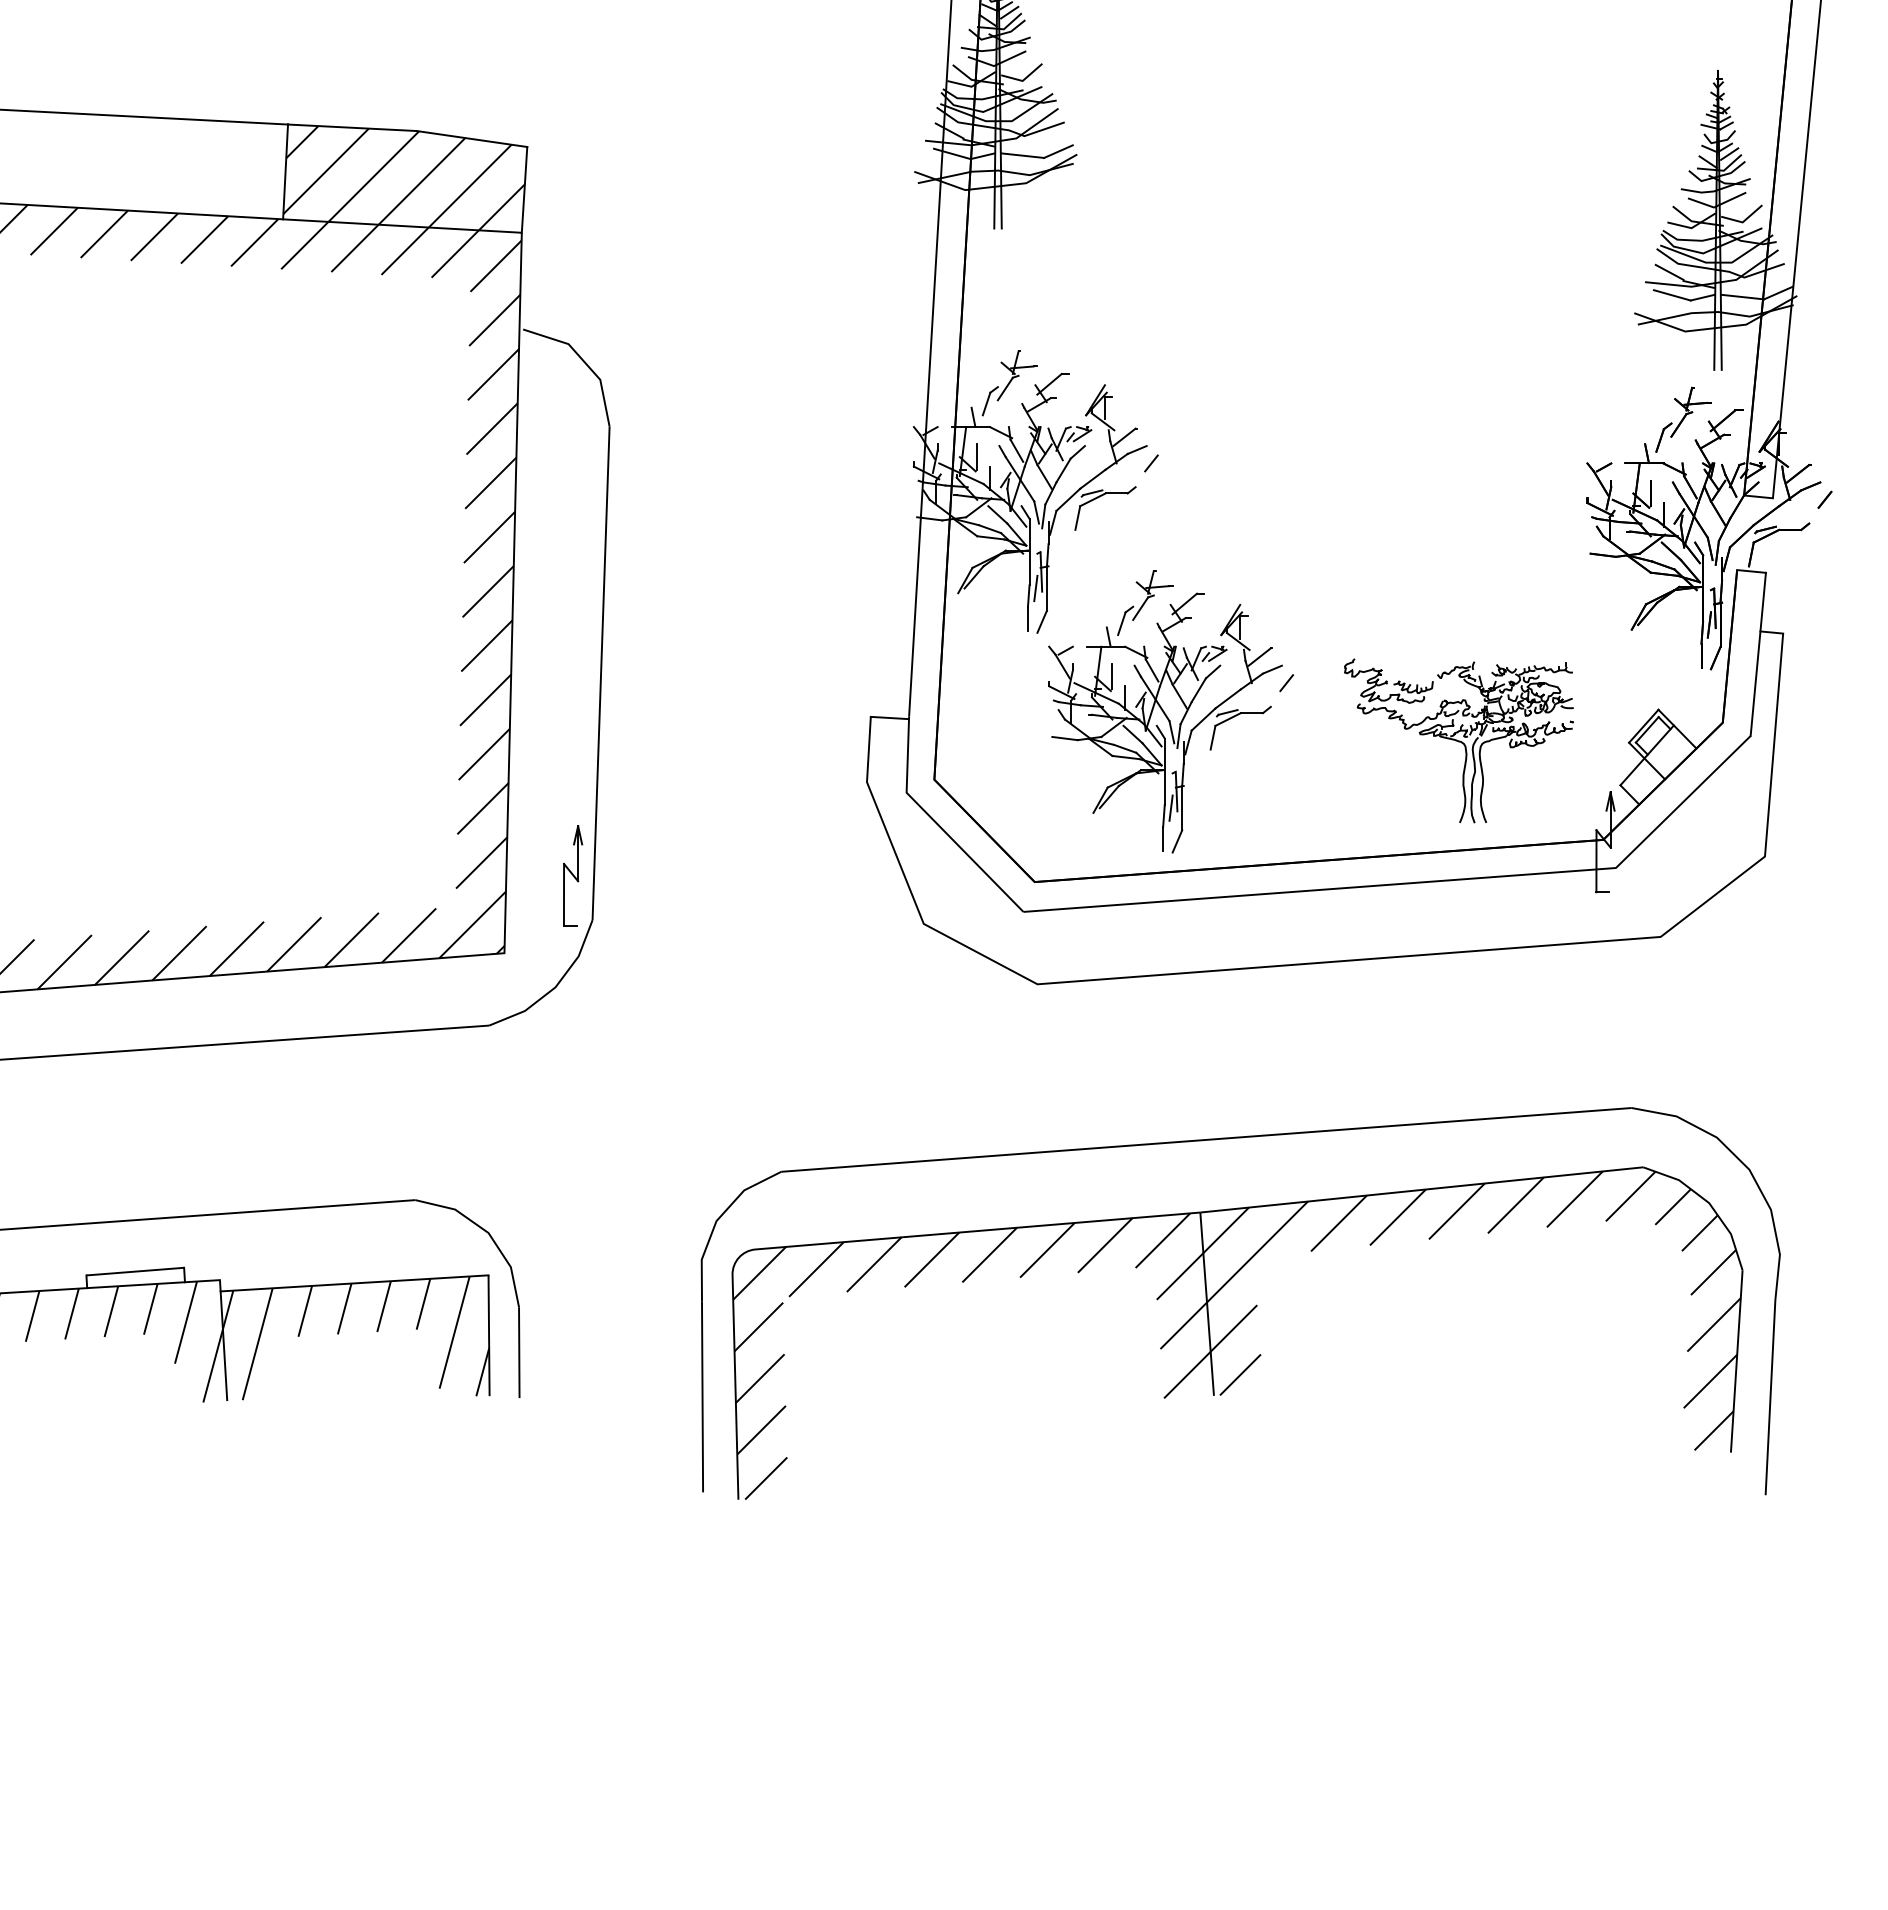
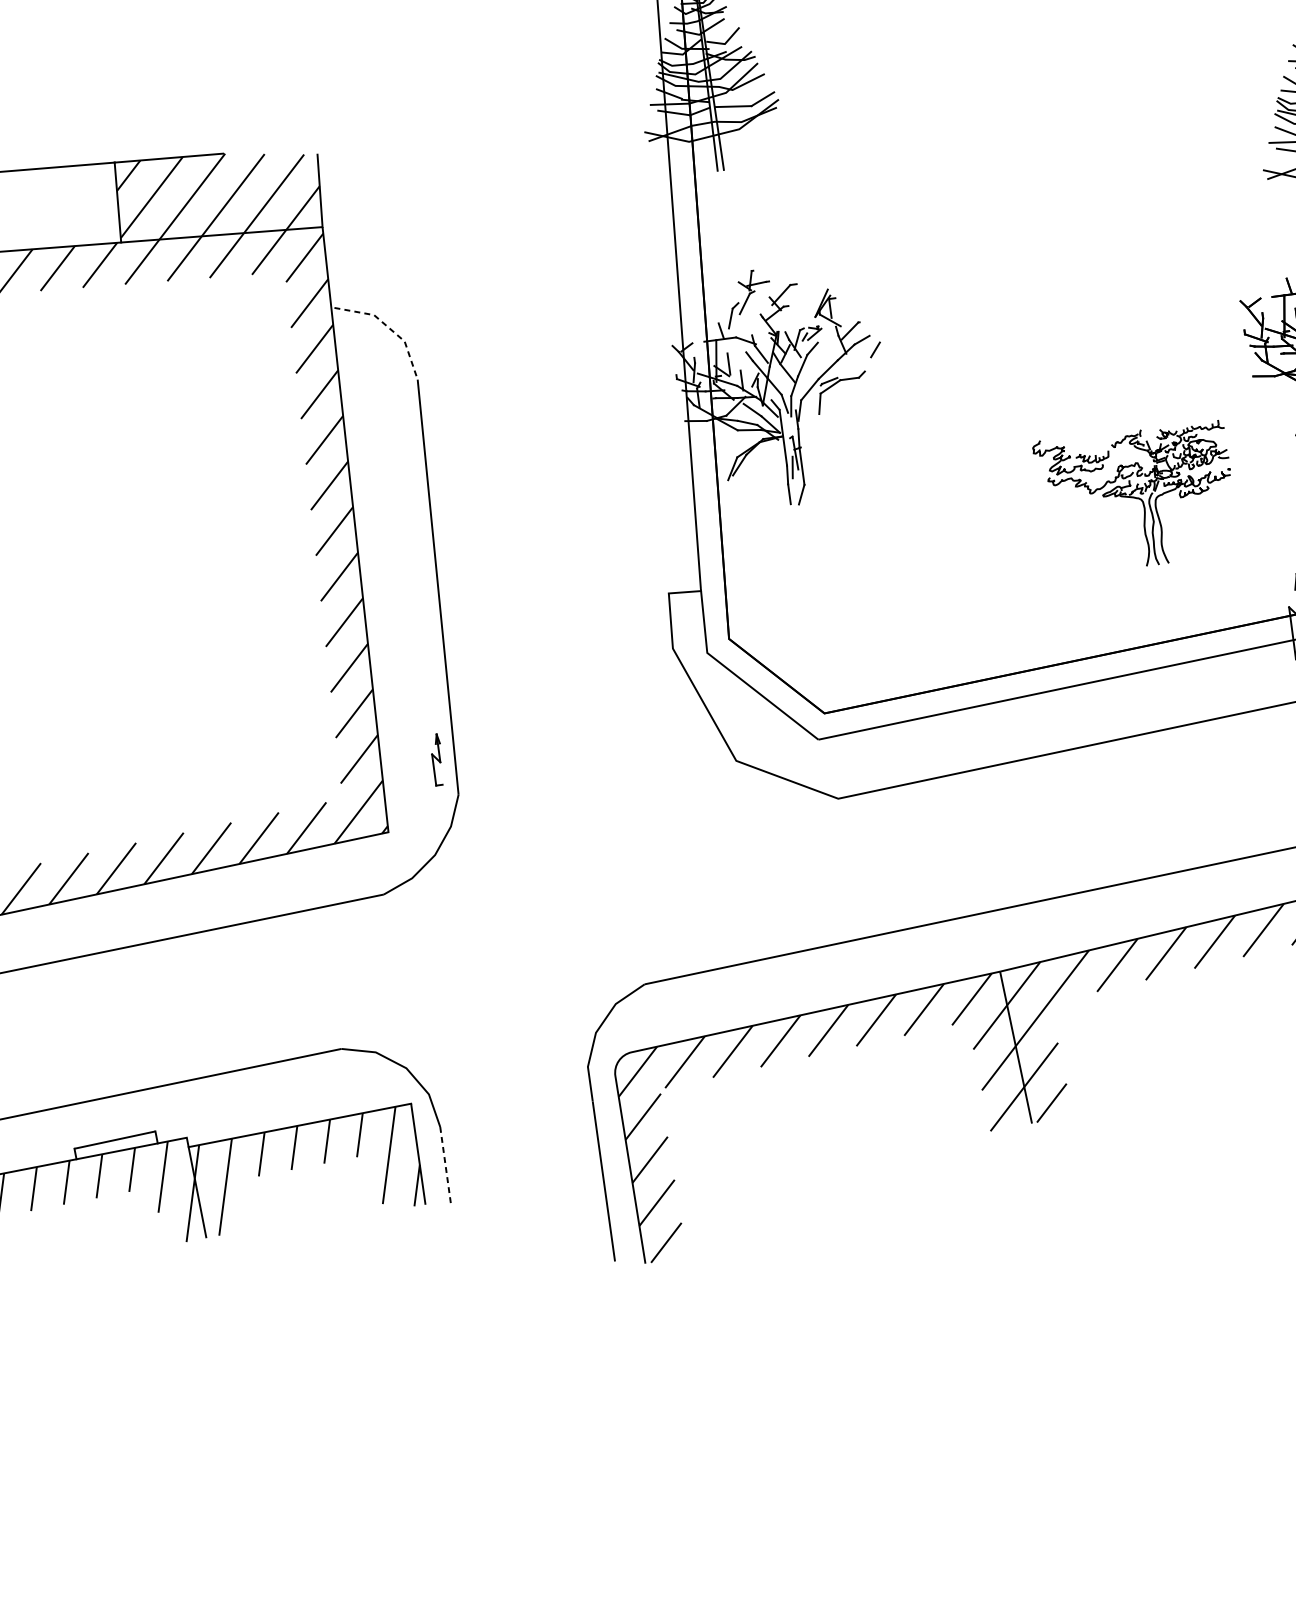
line: (471, 139) -> (270, 154), removed
line: (584, 361) -> (389, 327), solid -> dashed
part: (1170, 711) -> (919, 555), removed
part: (1458, 740) -> (1136, 497), moved
part: (573, 875) -> (437, 759), size x0.6
line: (519, 1352) -> (445, 1164), solid -> dashed

